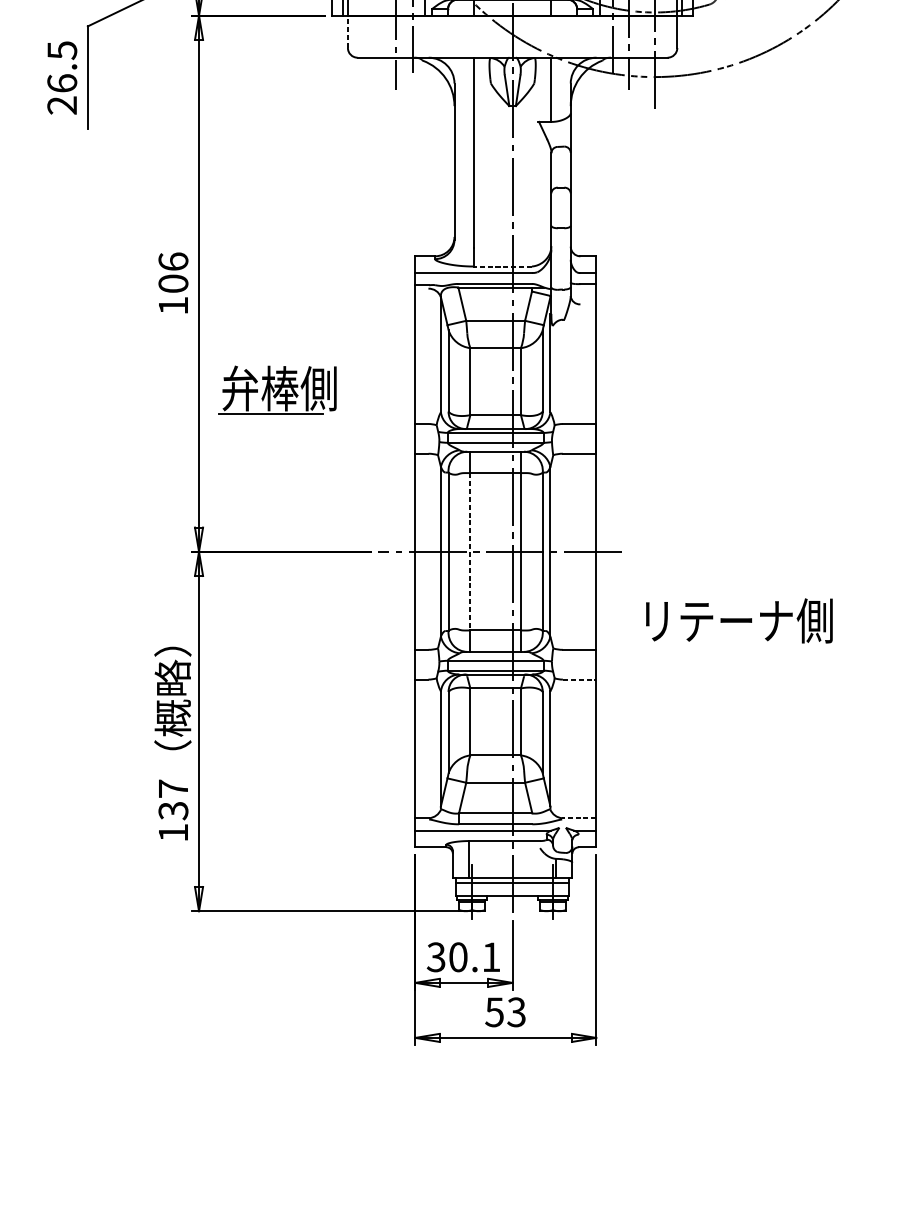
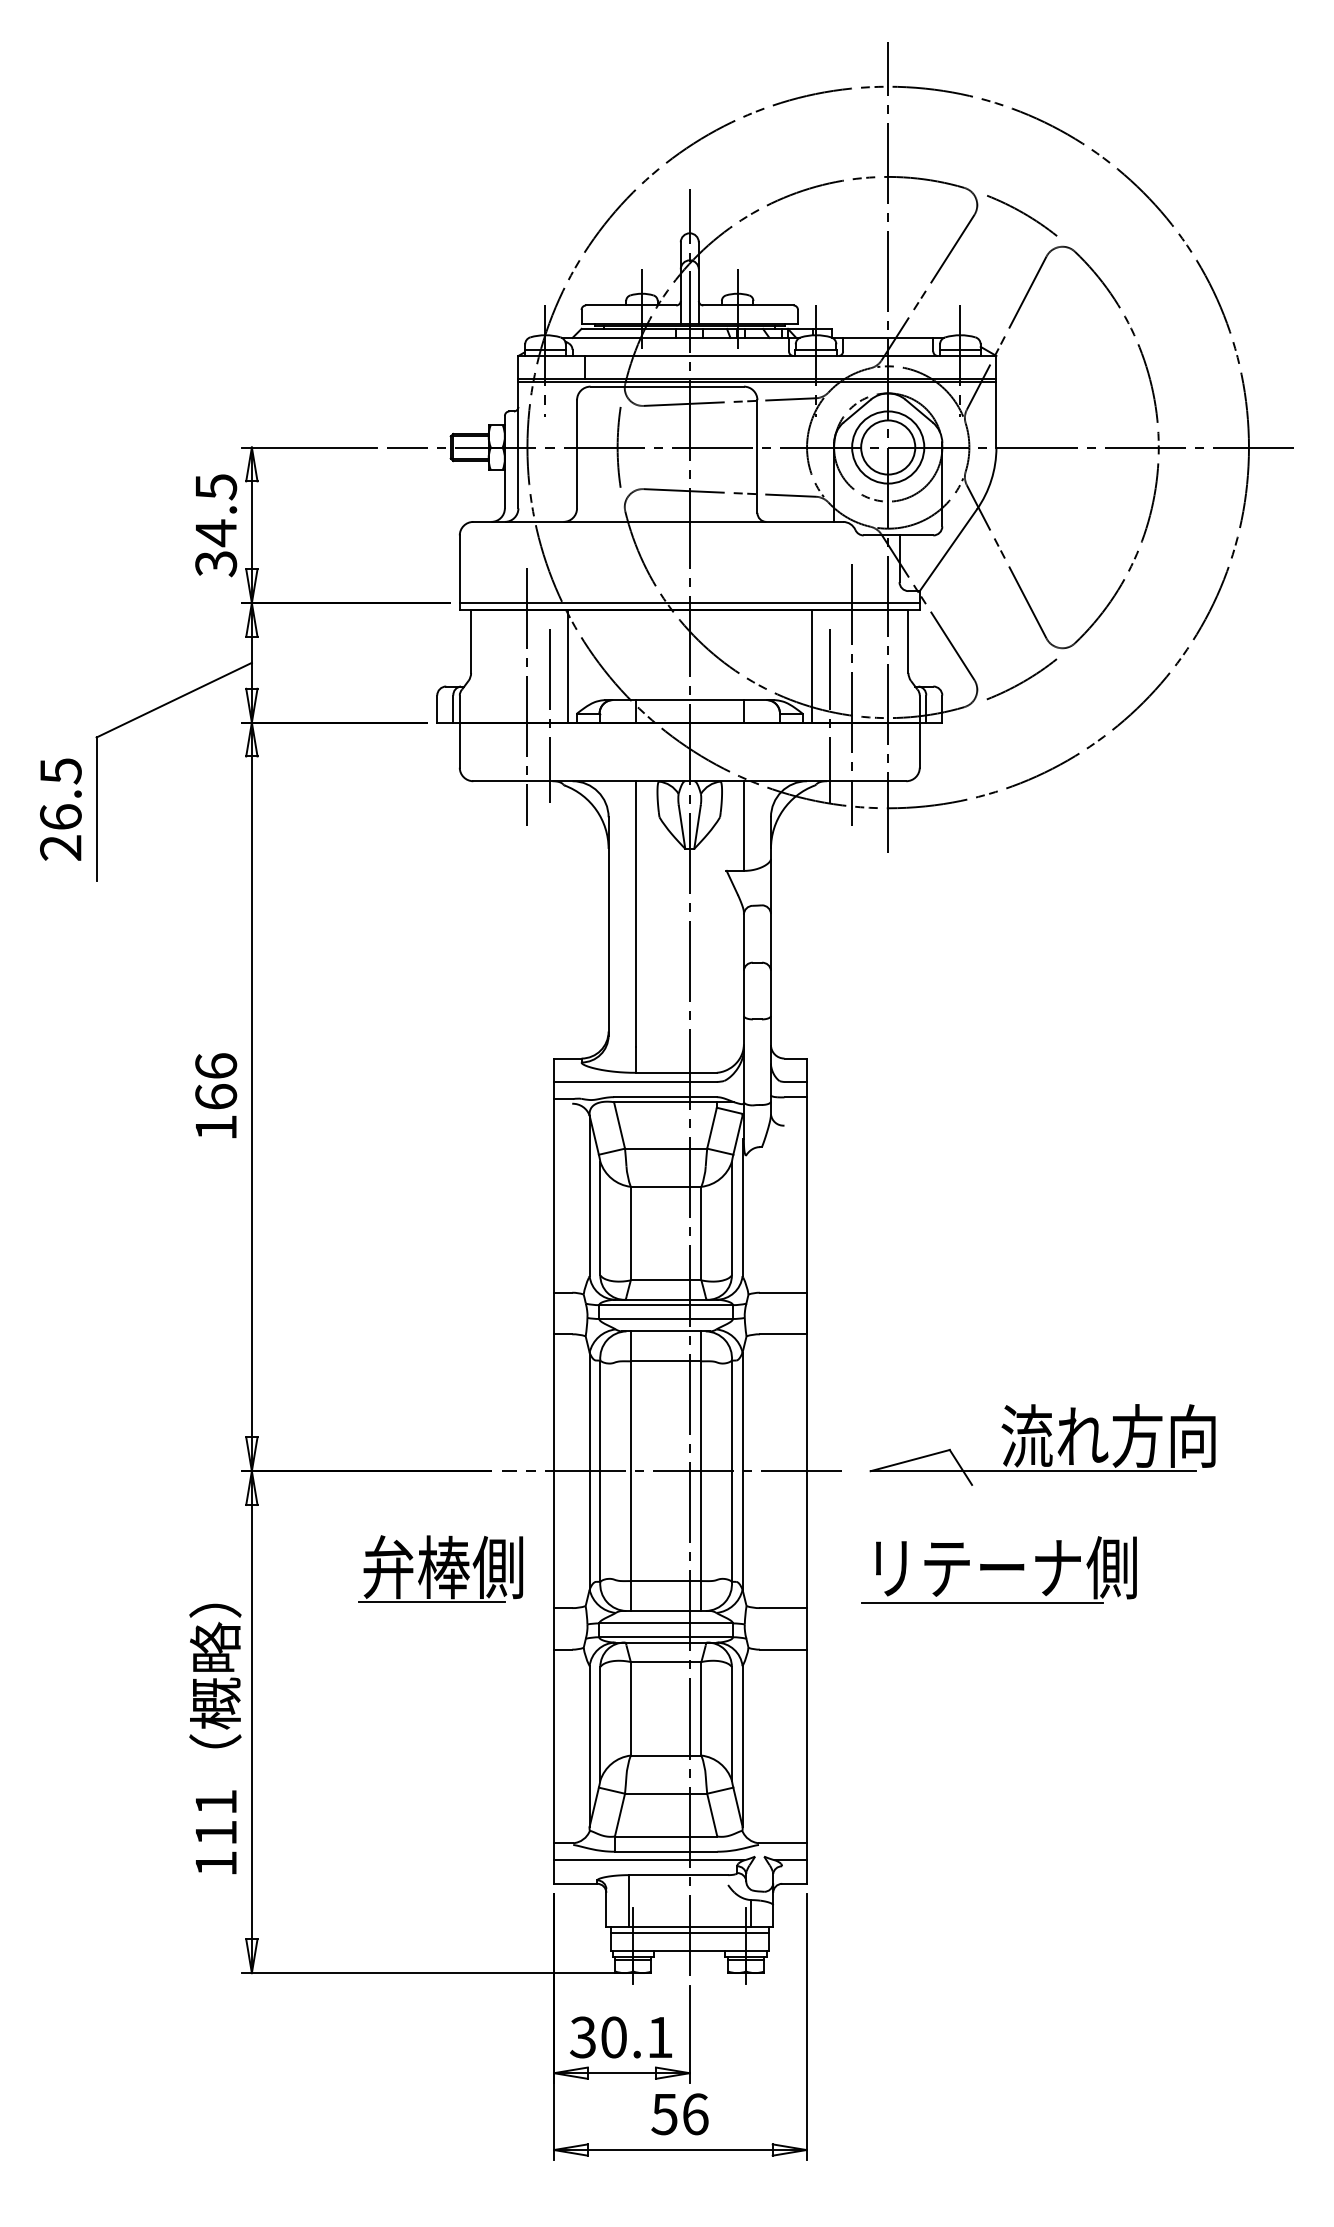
line: (347, 32) -> (459, 745), dashed -> solid
line: (503, 266) -> (676, 1072), dashed -> solid
text: (173, 283) -> (216, 1096), 106 -> 166
part: (277, 389) -> (440, 1568), moved
part: (765, 532) -> (1042, 1444), added
line: (470, 552) -> (630, 1471), dashed -> solid
line: (722, 645) -> (982, 1602), added
line: (579, 679) -> (783, 1649), dashed -> solid
text: (173, 799) -> (216, 1817), 137 -> 111
line: (579, 818) -> (782, 1843), dashed -> solid
text: (516, 1012) -> (695, 2114), 53 -> 56

